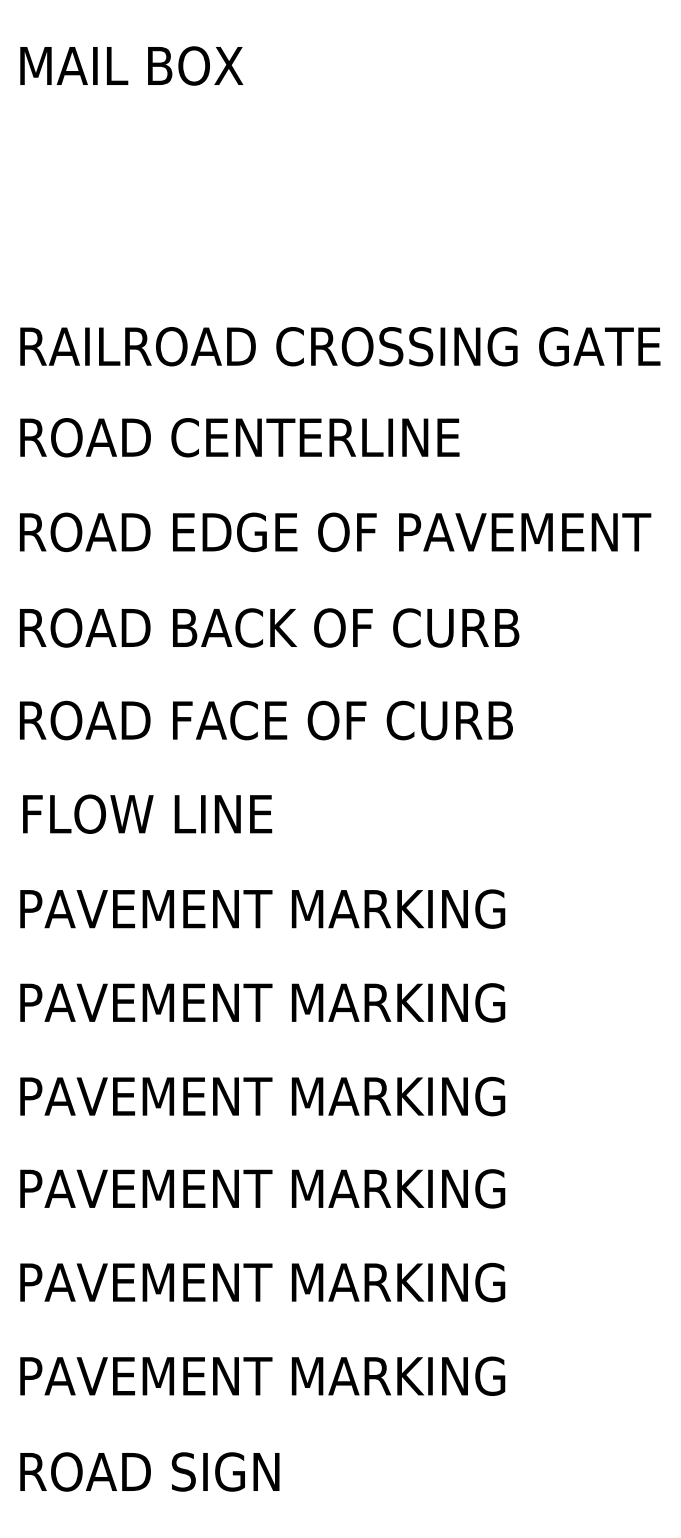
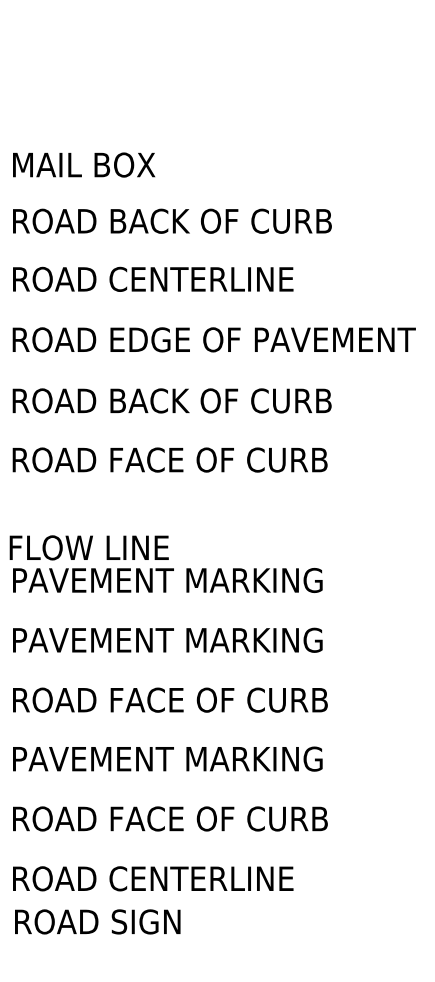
text: (132, 65) -> (84, 164), moved
text: (354, 345) -> (226, 220), RAILROAD CROSSING GATE -> ROAD BACK OF CURB
text: (146, 813) -> (88, 547), moved
text: (268, 1095) -> (171, 699), PAVEMENT MARKING -> ROAD FACE OF CURB
text: (268, 1281) -> (171, 818), PAVEMENT MARKING -> ROAD FACE OF CURB
text: (265, 1375) -> (169, 878), PAVEMENT MARKING -> ROAD CENTERLINE
text: (149, 1471) -> (97, 921), moved

